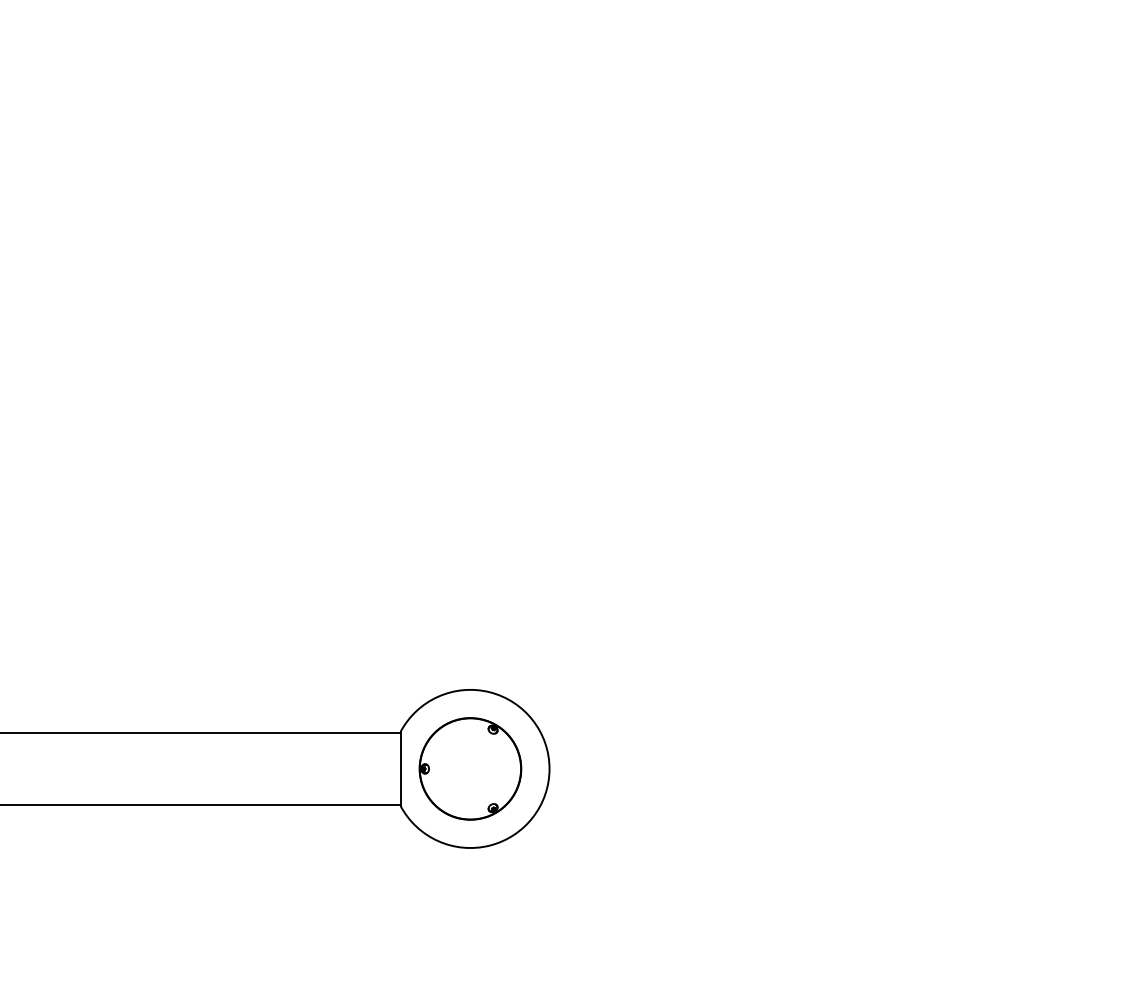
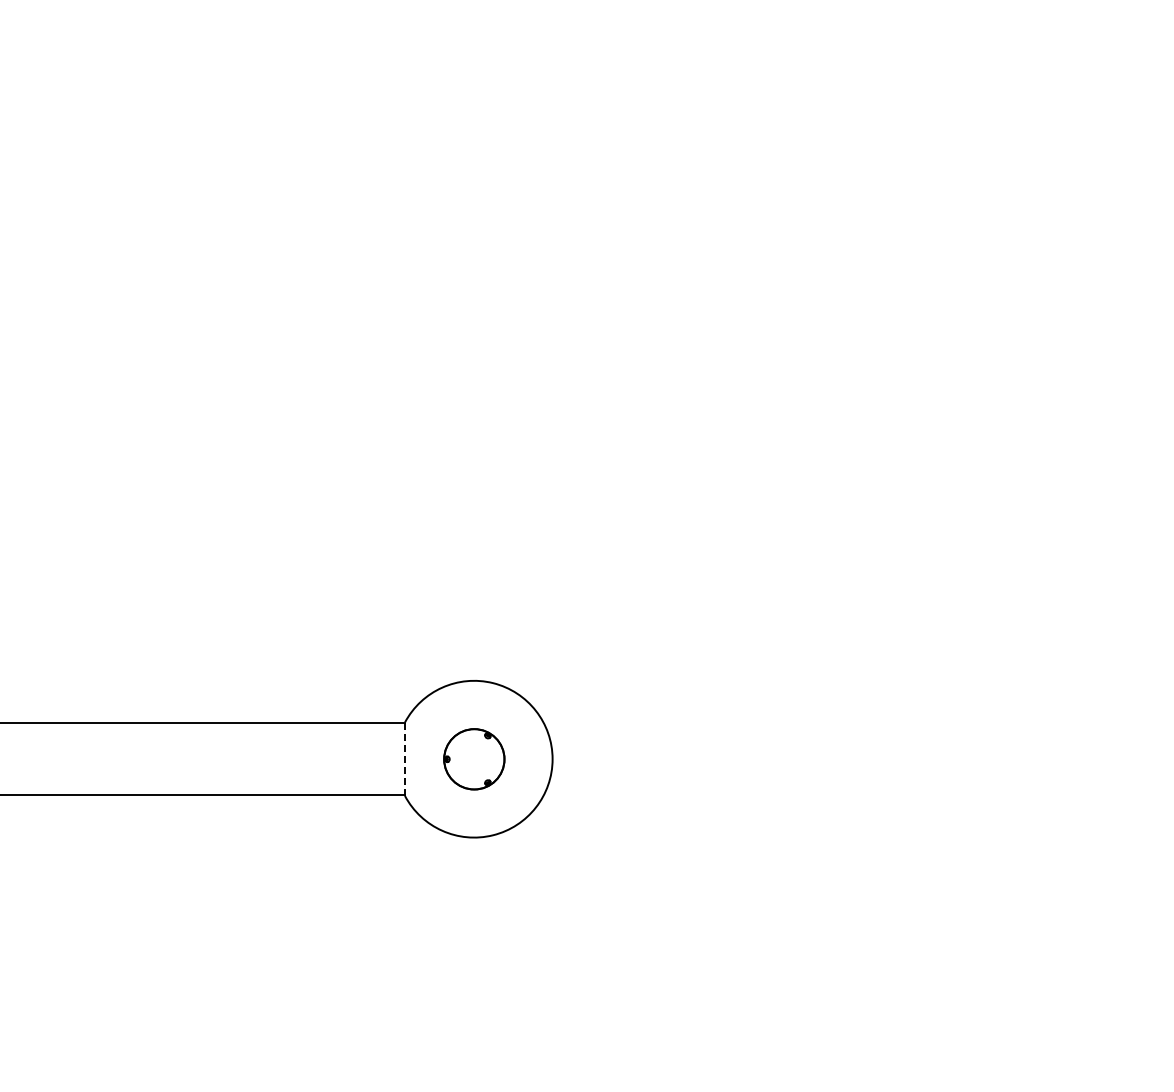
line: (400, 769) -> (404, 759), solid -> dashed
part: (470, 769) -> (474, 759), size x0.6

